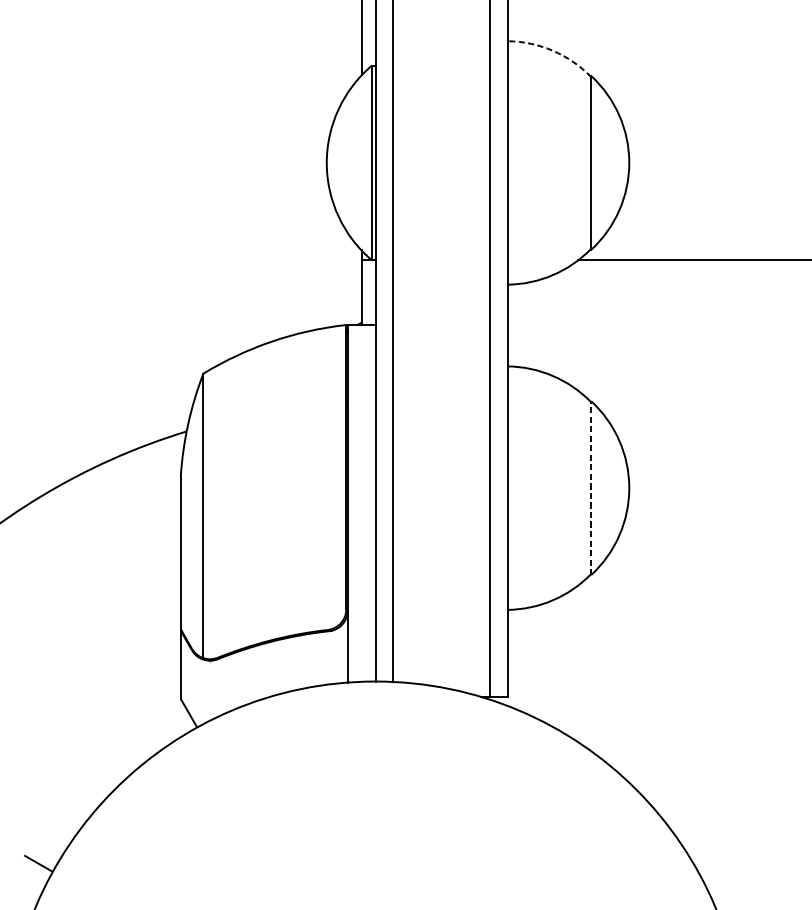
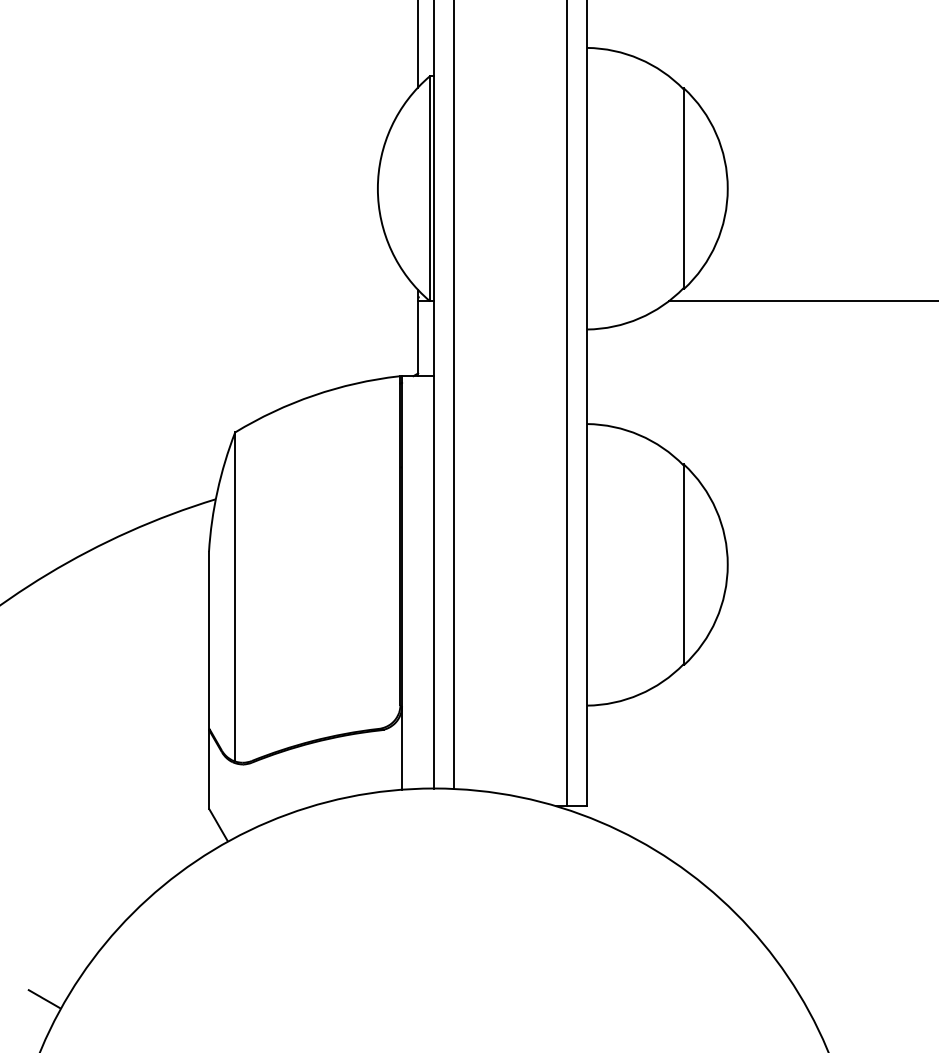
arc: (552, 51) -> (639, 59), dashed -> solid
line: (591, 487) -> (683, 564), dashed -> solid

